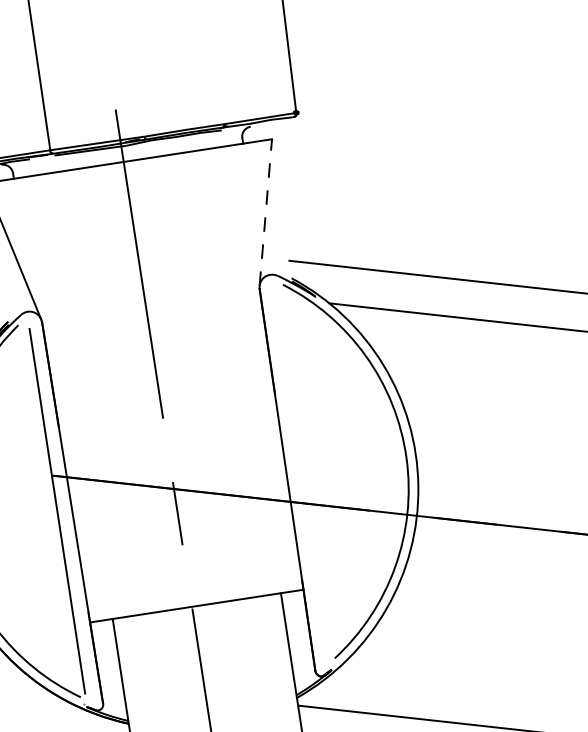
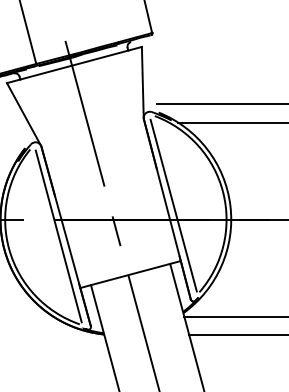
line: (265, 210) -> (142, 81), dashed -> solid
line: (301, 473) -> (173, 205), added

